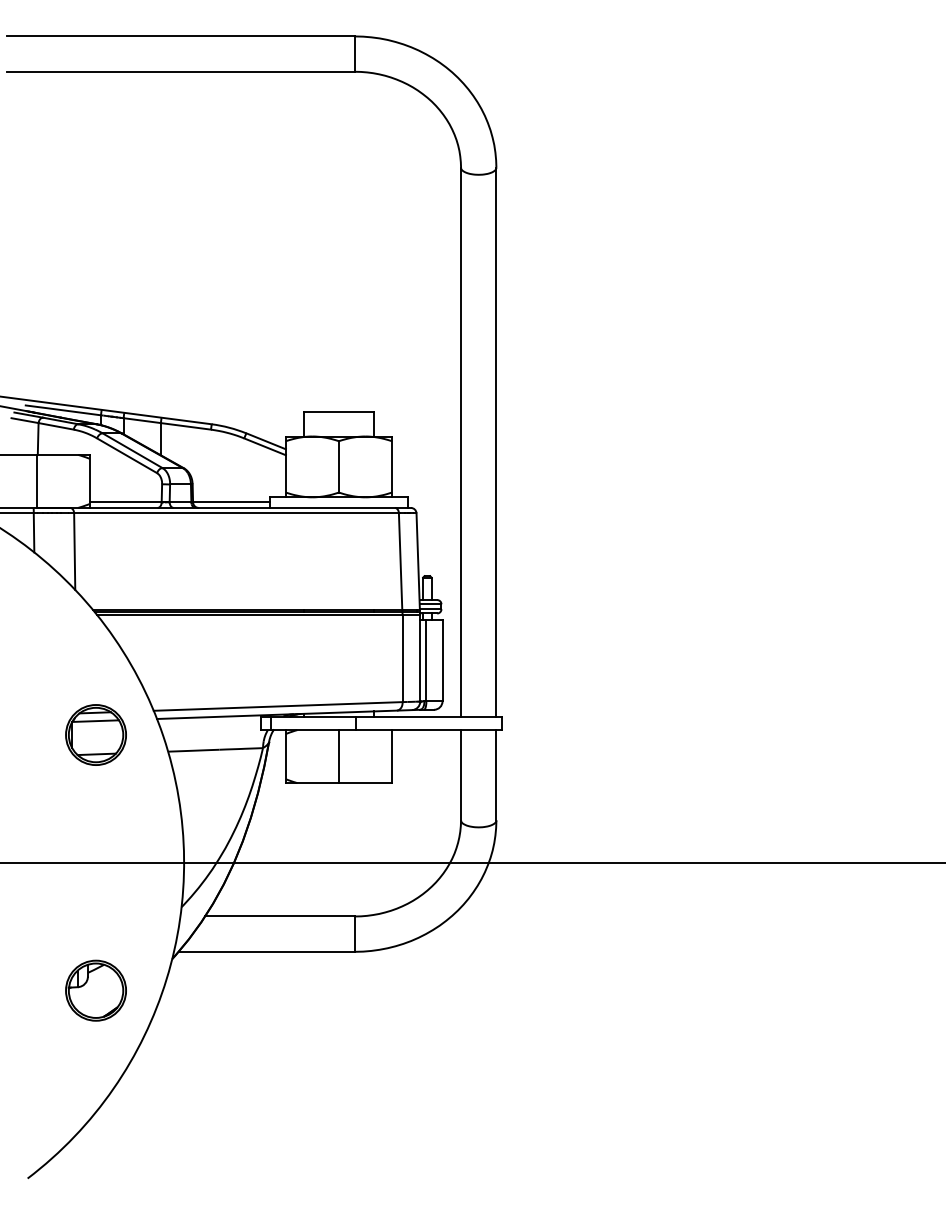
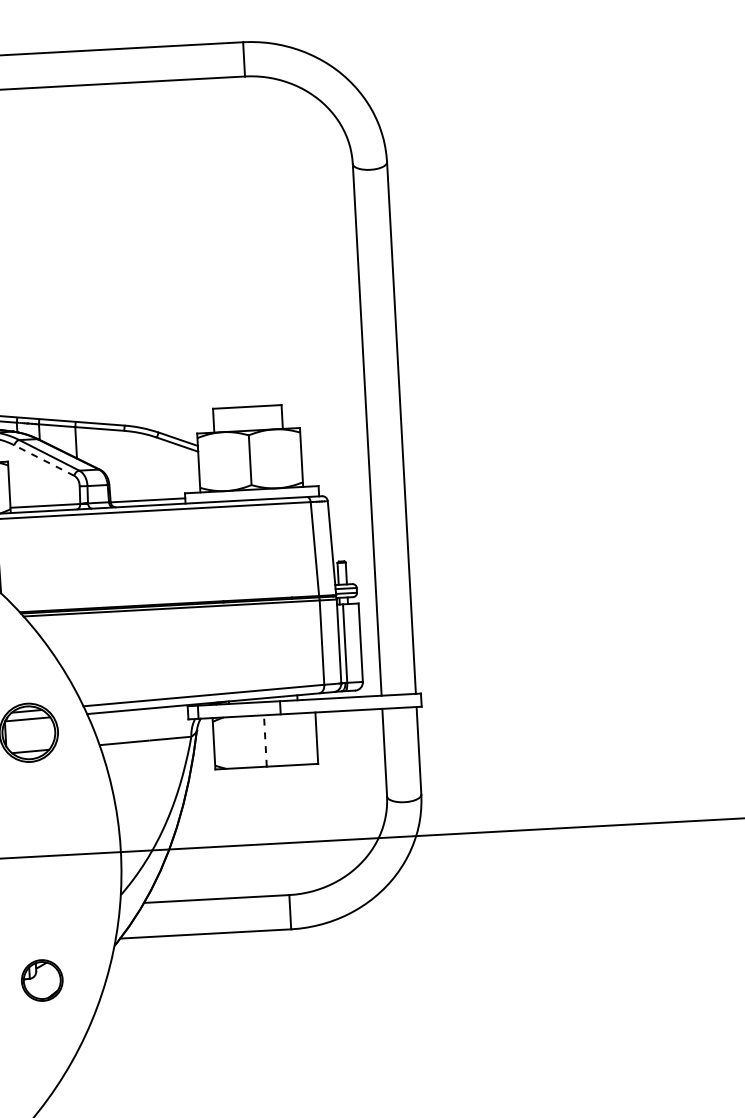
line: (127, 455) -> (44, 460), solid -> dashed
line: (338, 756) -> (264, 740), solid -> dashed
part: (95, 990) -> (41, 980), size x0.7

